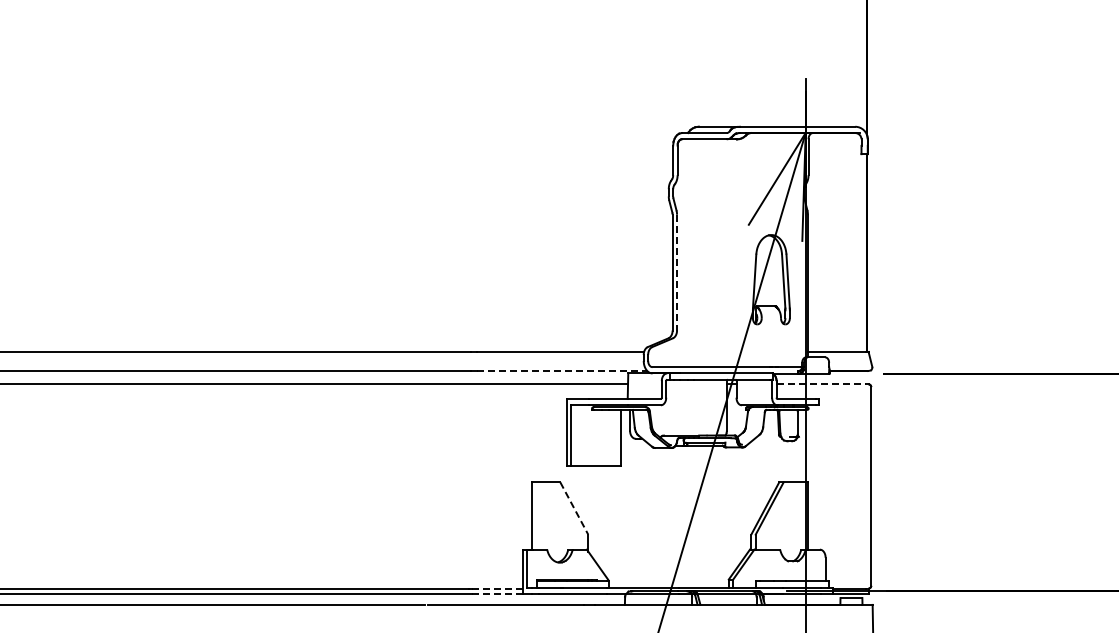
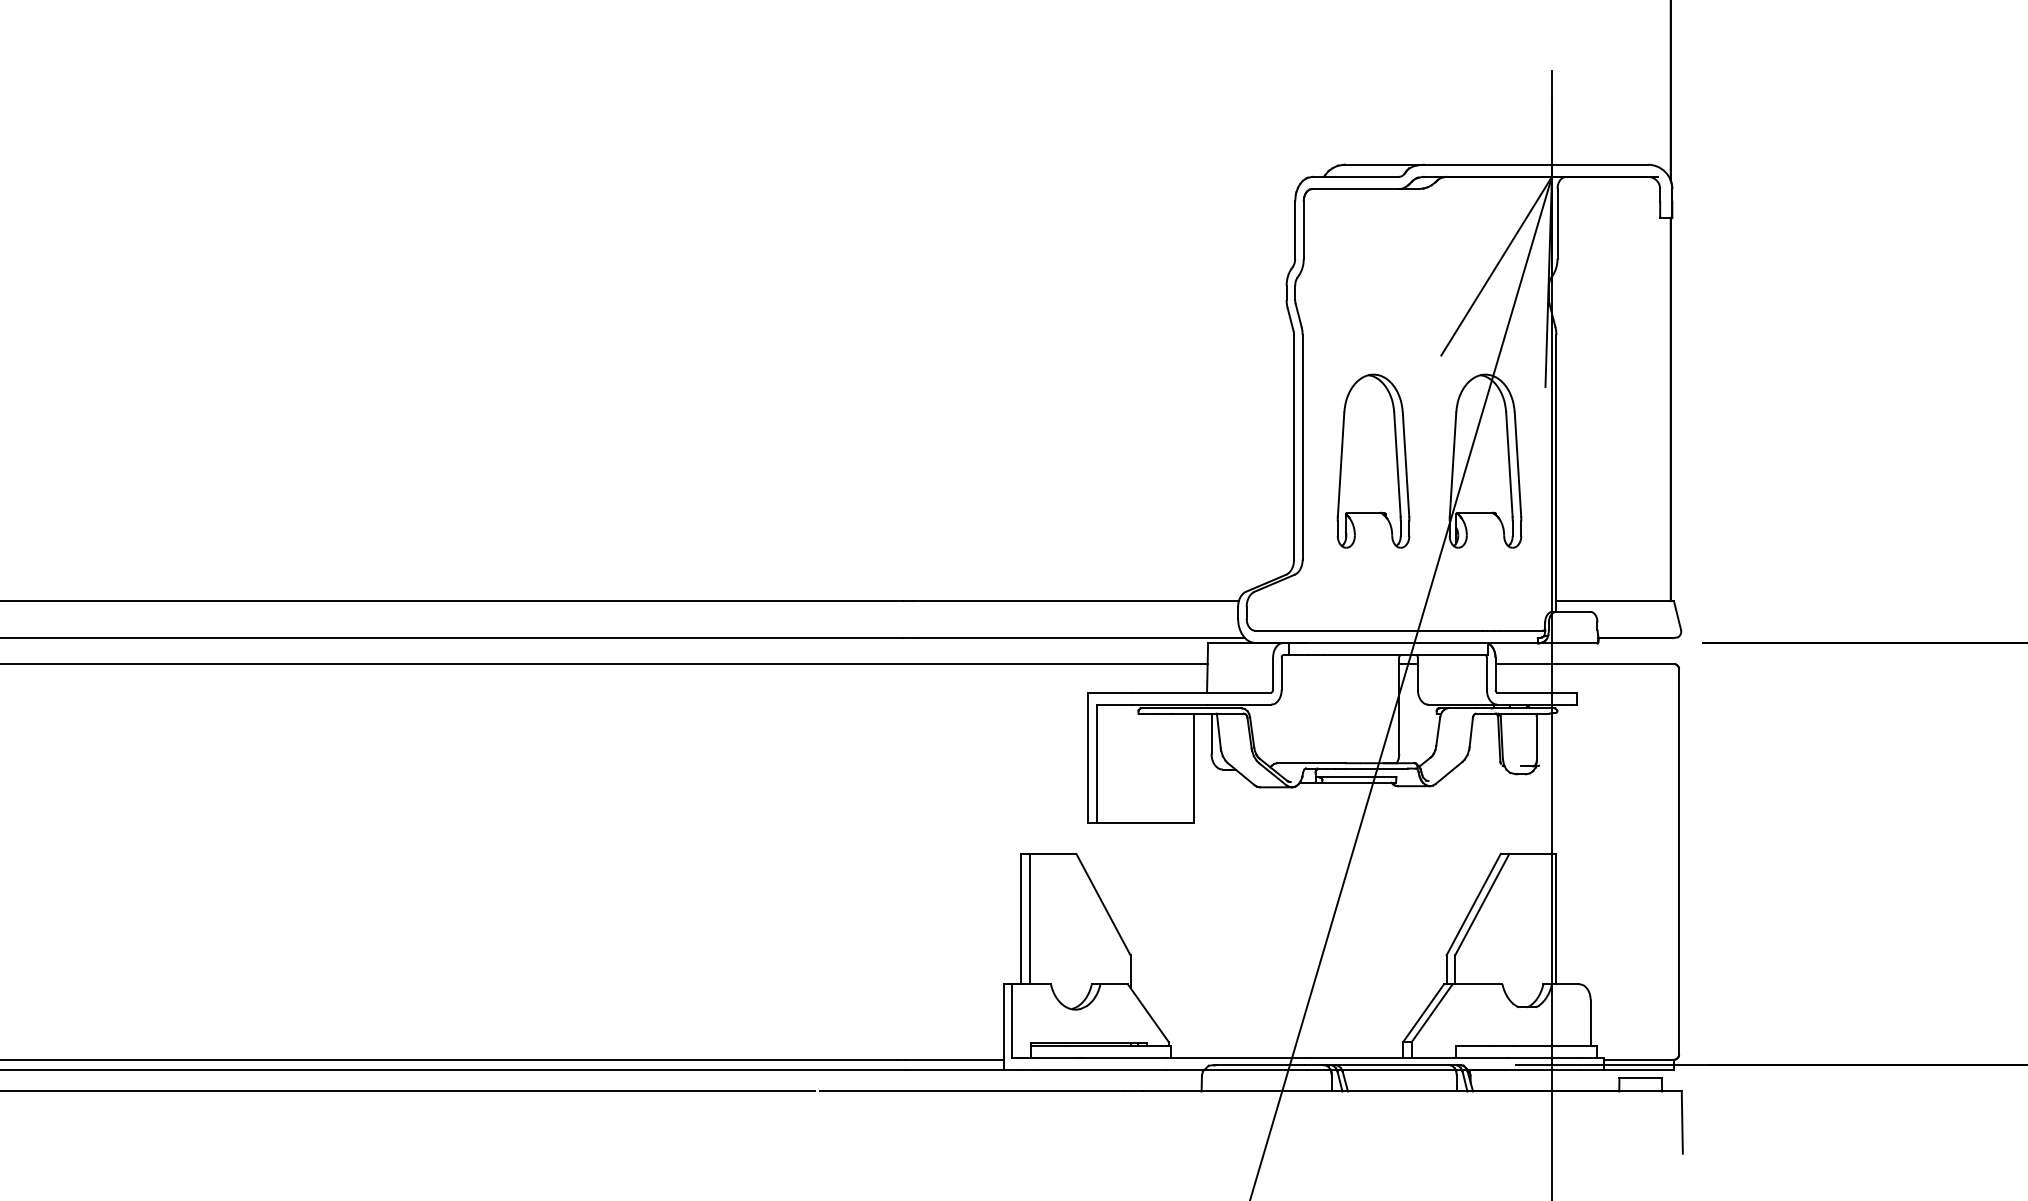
line: (677, 272) -> (1303, 447), dashed -> solid
part: (713, 279) -> (1373, 460), added
line: (562, 371) -> (1080, 639), dashed -> solid
line: (821, 384) -> (1582, 664), dashed -> solid
line: (574, 508) -> (1103, 904), dashed -> solid
line: (536, 515) -> (1030, 918), added
line: (497, 588) -> (954, 1059), dashed -> solid
line: (498, 594) -> (956, 1071), dashed -> solid

